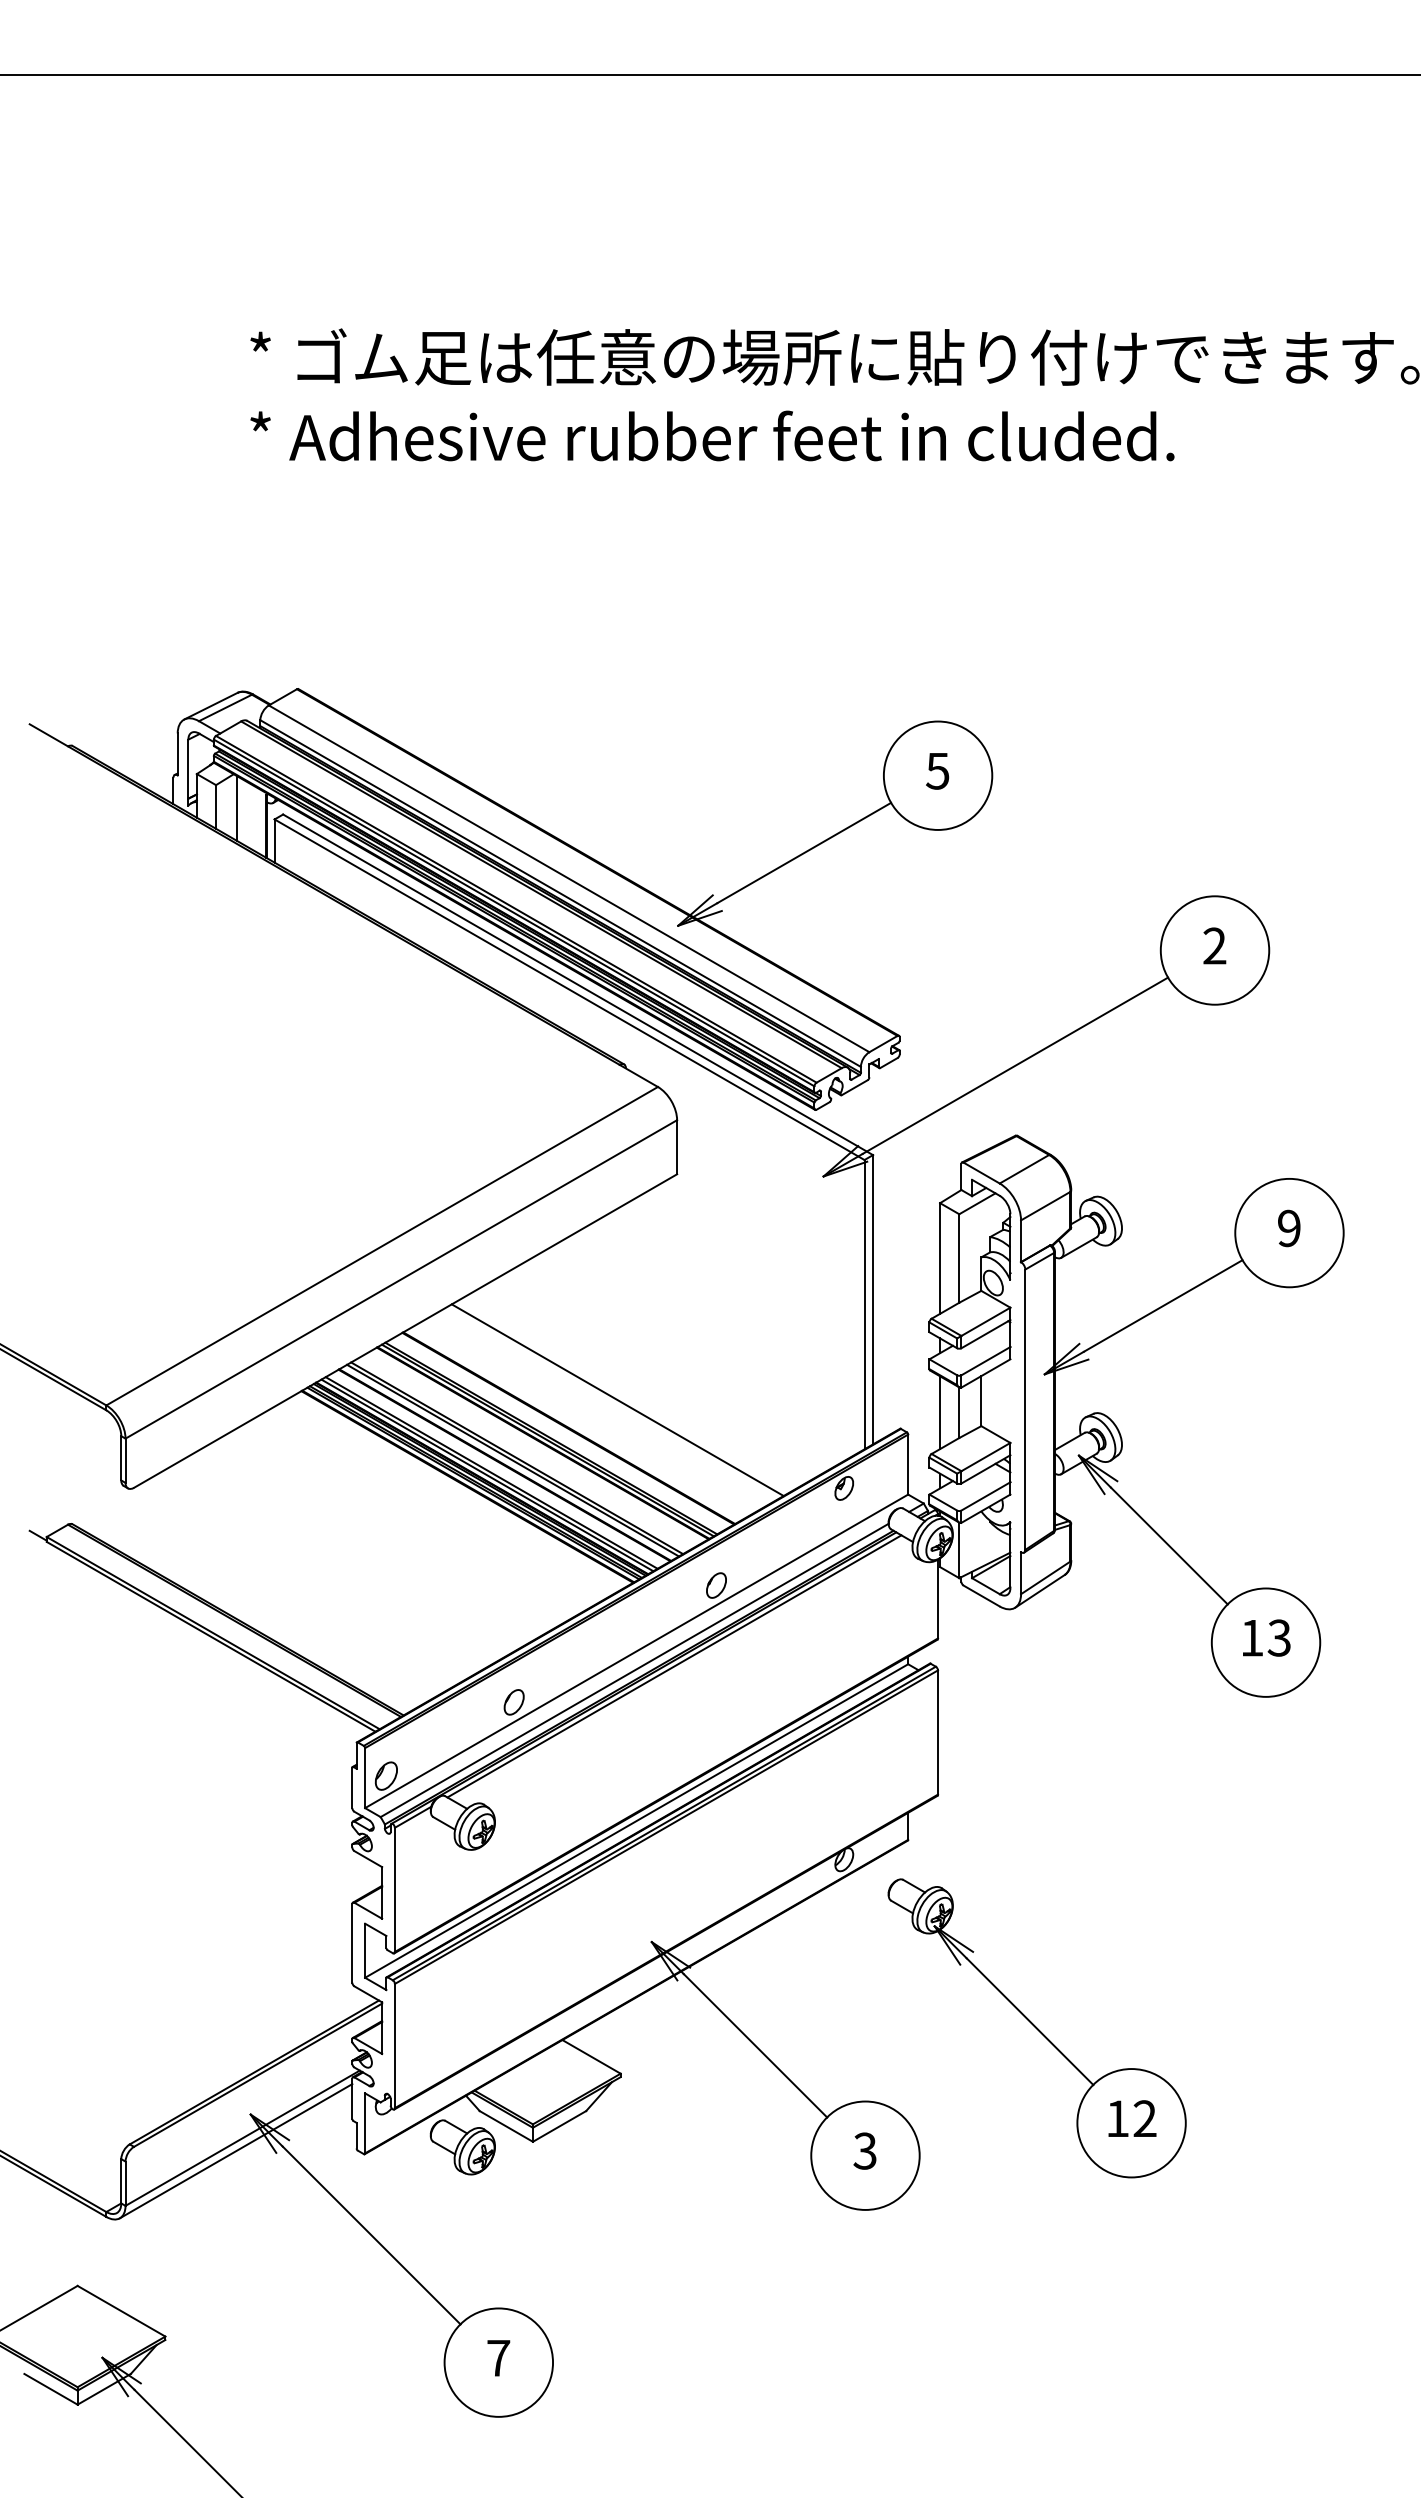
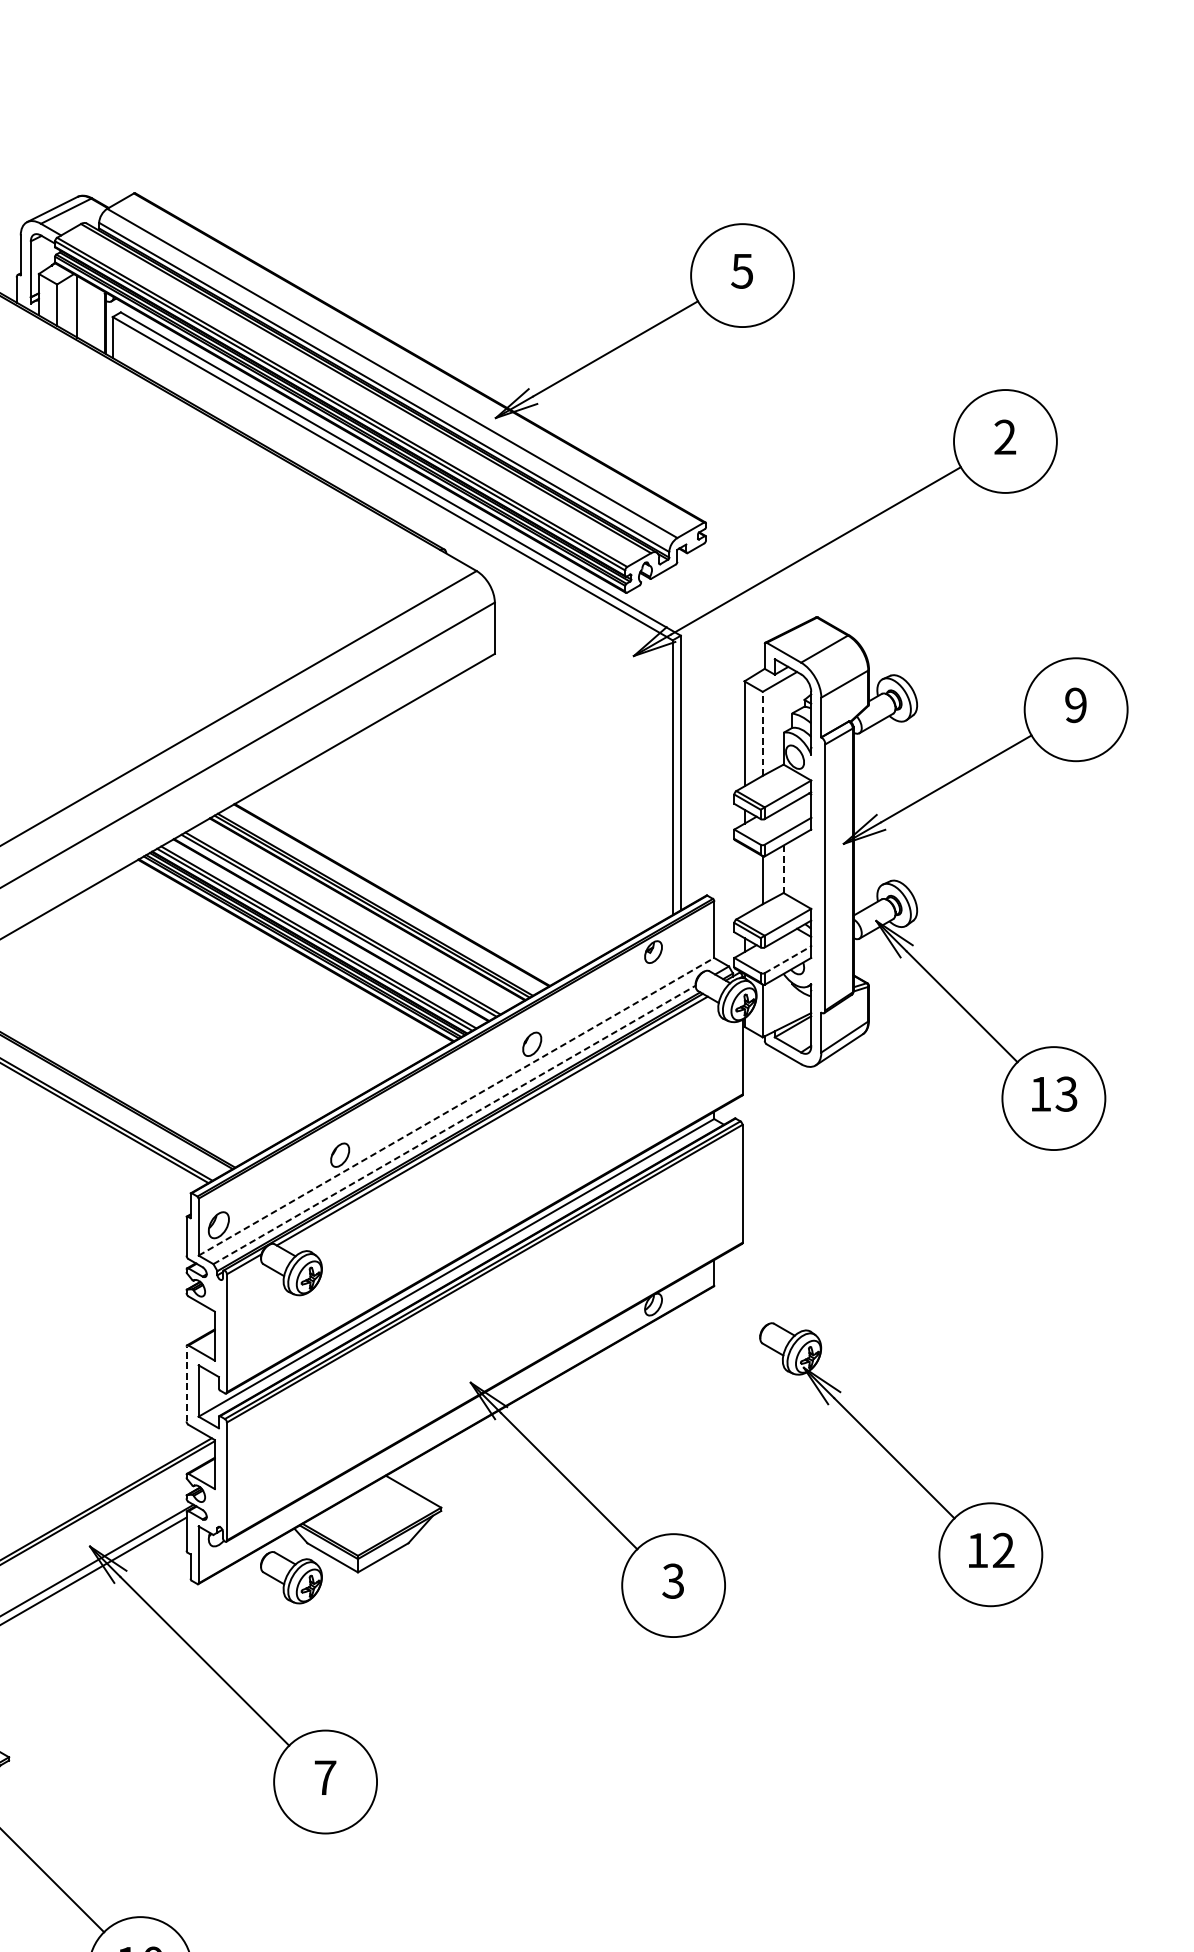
line: (959, 1258) -> (762, 733), solid -> dashed
line: (617, 1400) -> (438, 868), removed
line: (981, 1401) -> (783, 869), solid -> dashed
line: (940, 1412) -> (744, 880), removed
line: (986, 1496) -> (788, 959), solid -> dashed
line: (636, 1651) -> (456, 1106), solid -> dashed
line: (635, 1670) -> (455, 1124), solid -> dashed
line: (352, 1942) -> (186, 1383), solid -> dashed
part: (1036, 2028) -> (900, 1464), moved

